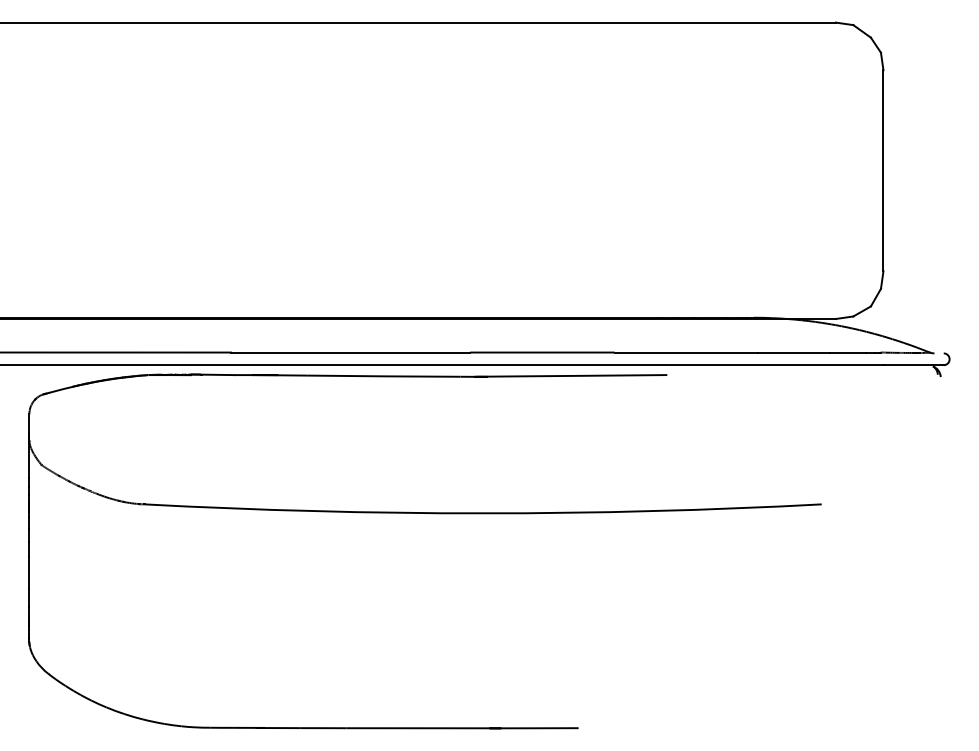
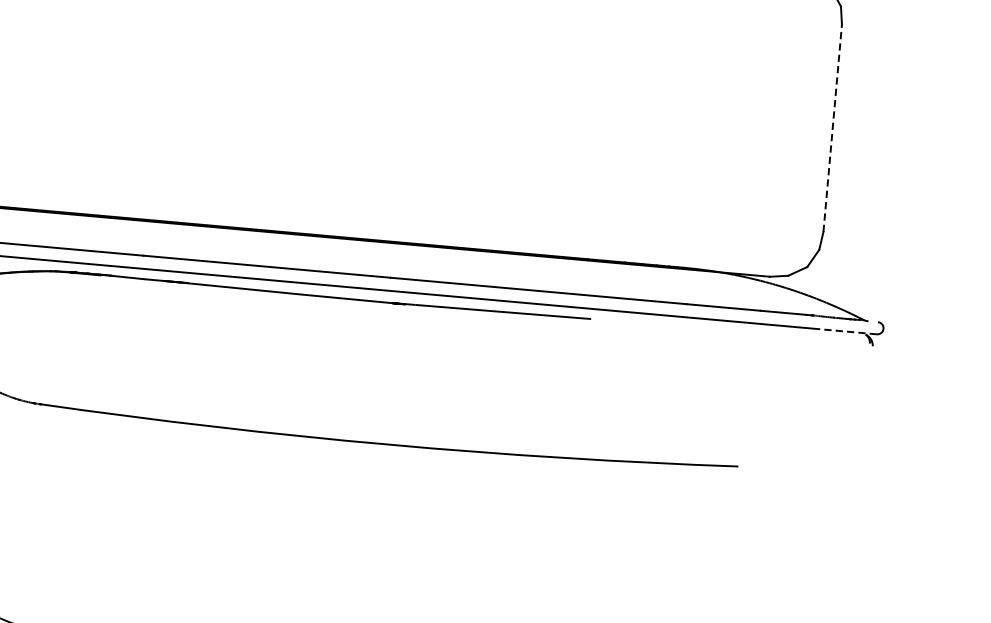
line: (883, 170) -> (832, 128), solid -> dashed
line: (914, 365) -> (846, 331), solid -> dashed

